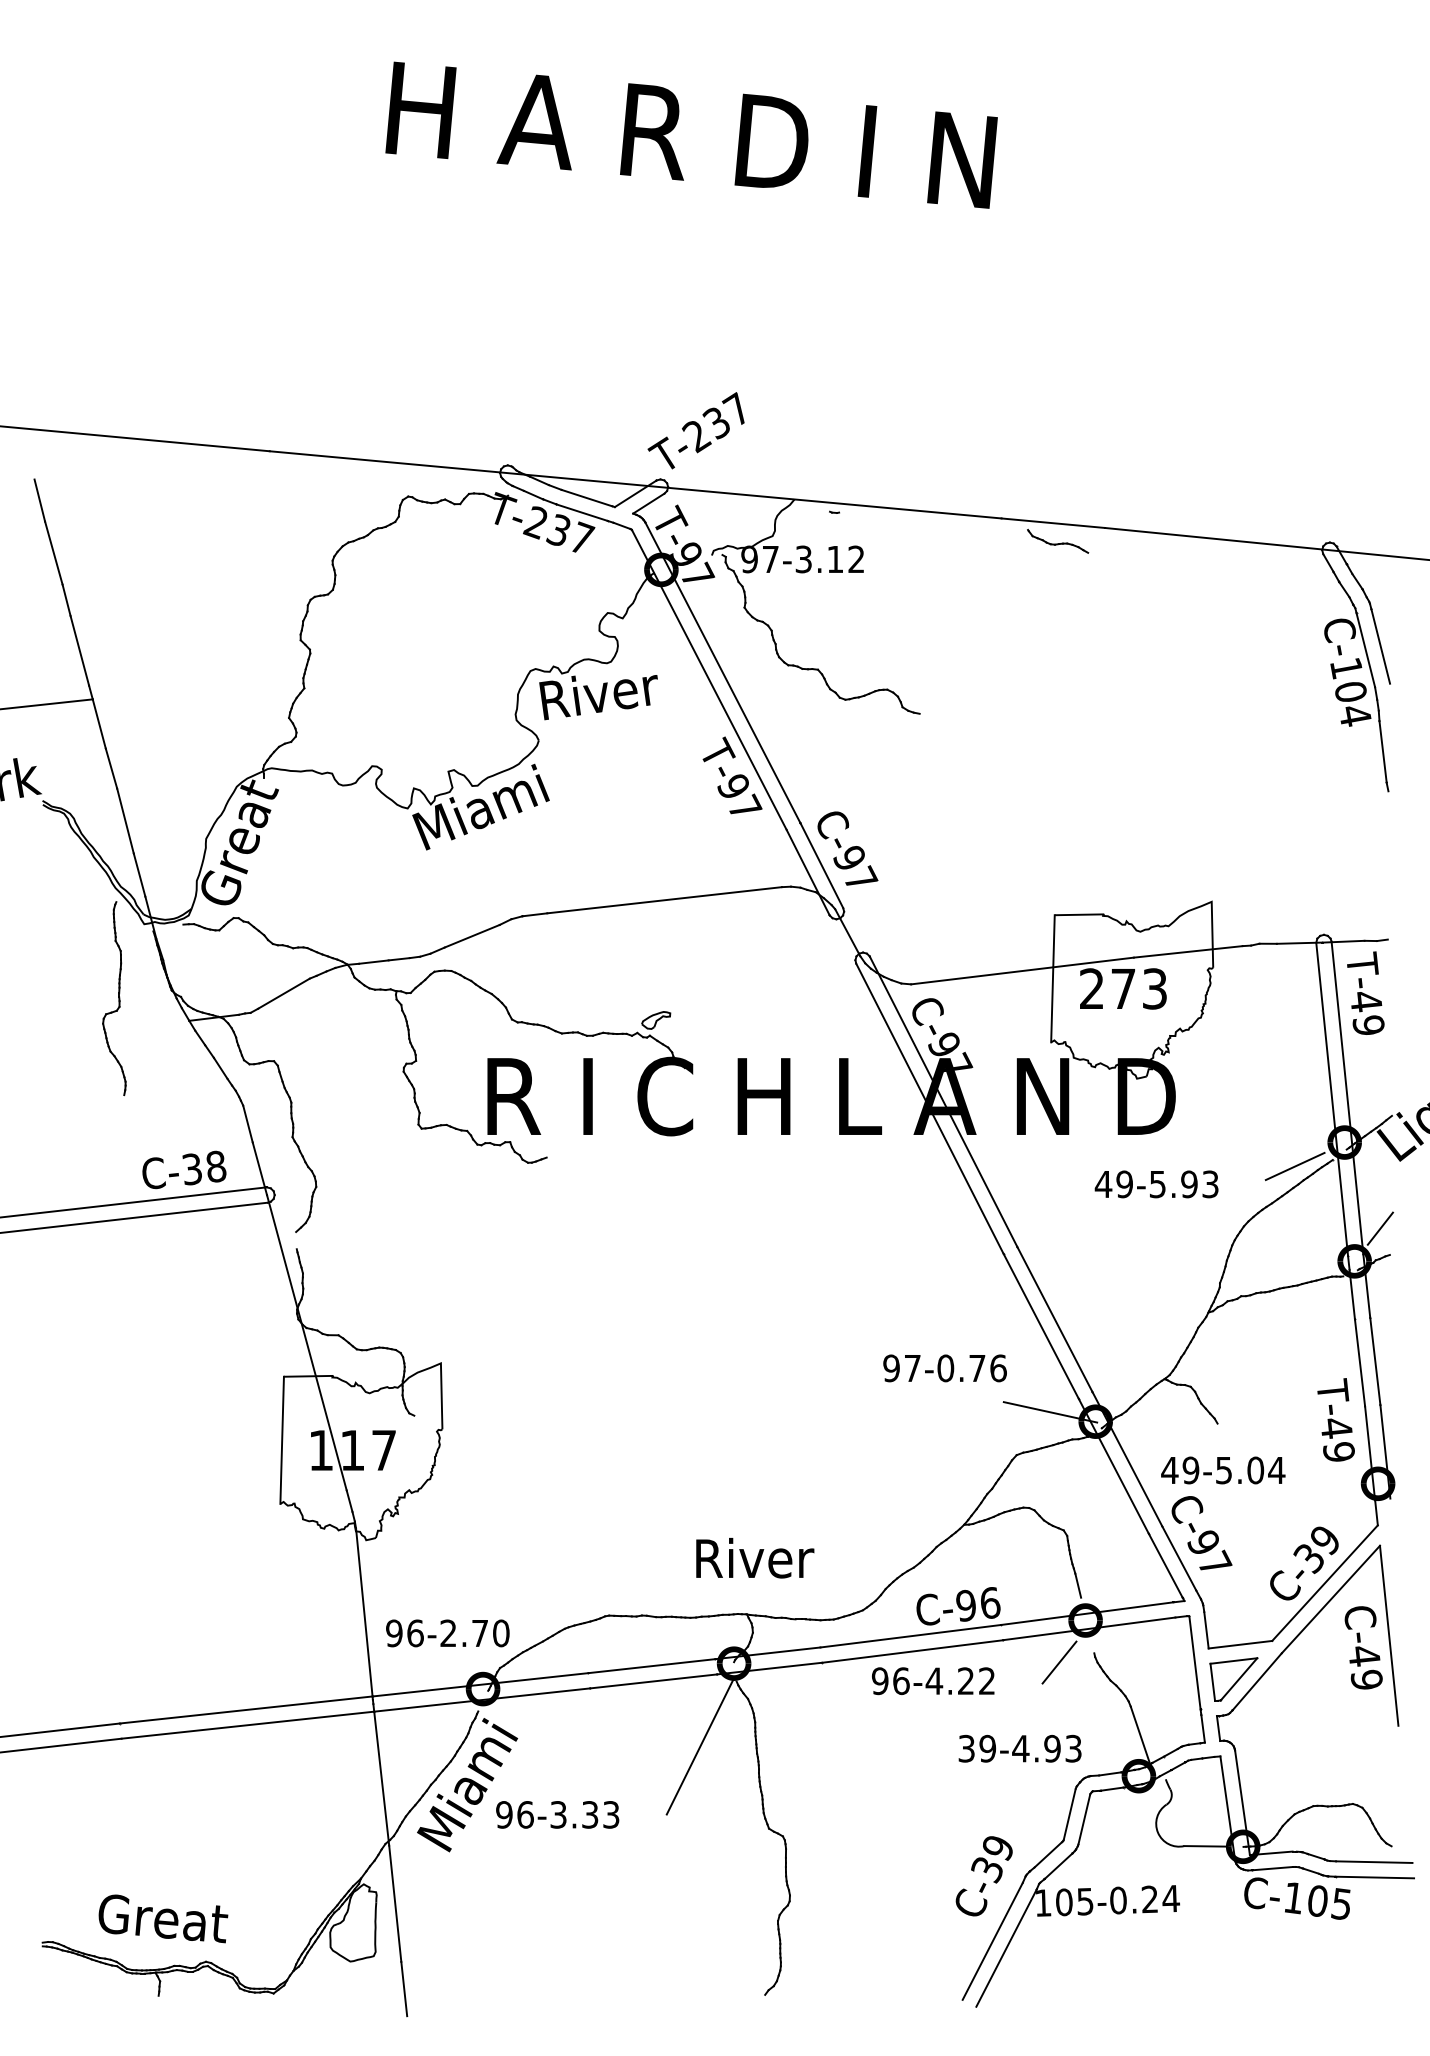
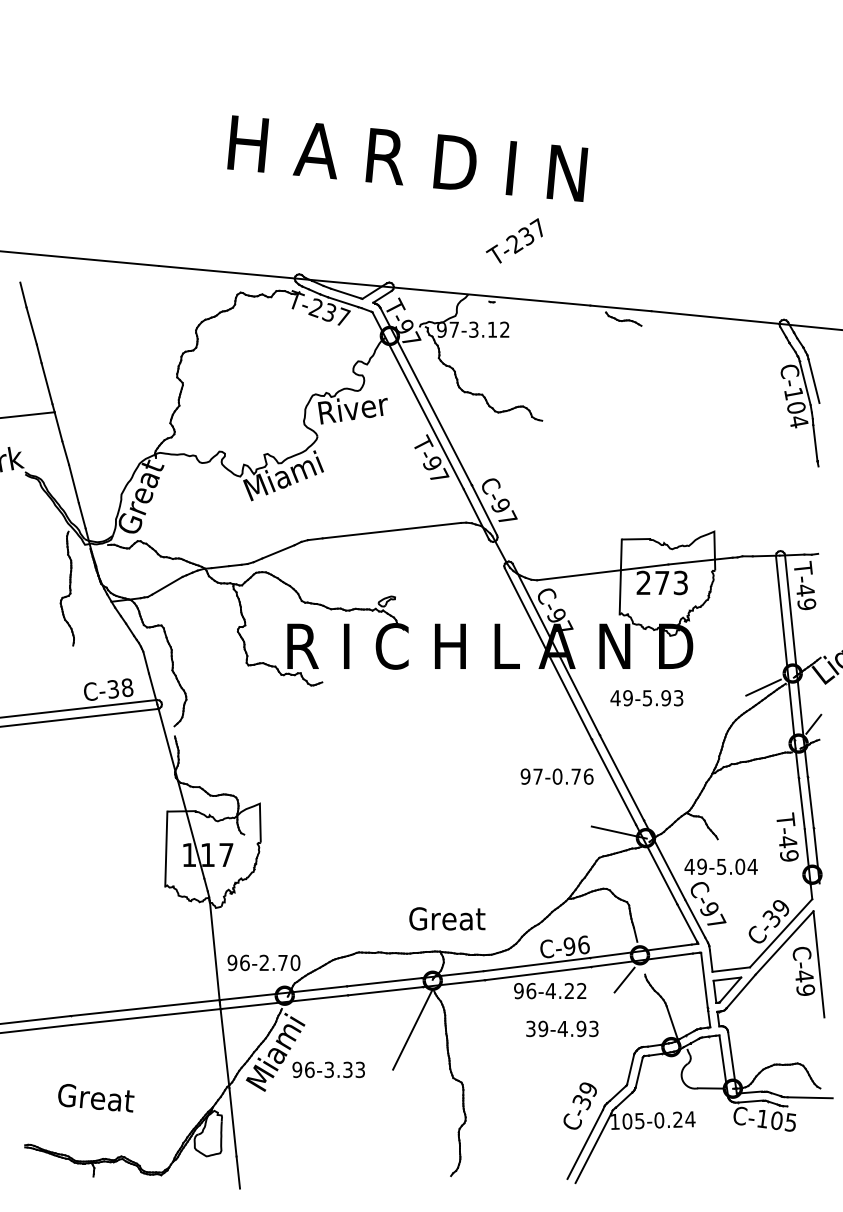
text: (691, 134) -> (407, 158), moved
text: (694, 430) -> (513, 240), moved
text: (1156, 1184) -> (646, 698), moved
text: (943, 1368) -> (556, 776), moved
text: (759, 1558) -> (447, 918), River -> Great
text: (1020, 1748) -> (562, 1028), moved
line: (1374, 1876) -> (810, 1106), removed
text: (163, 1919) -> (96, 1098), moved

